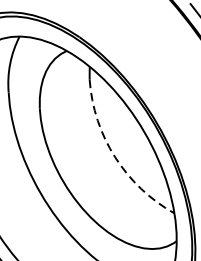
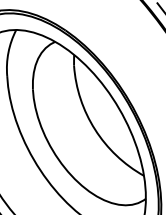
arc: (115, 157) -> (95, 129), dashed -> solid

